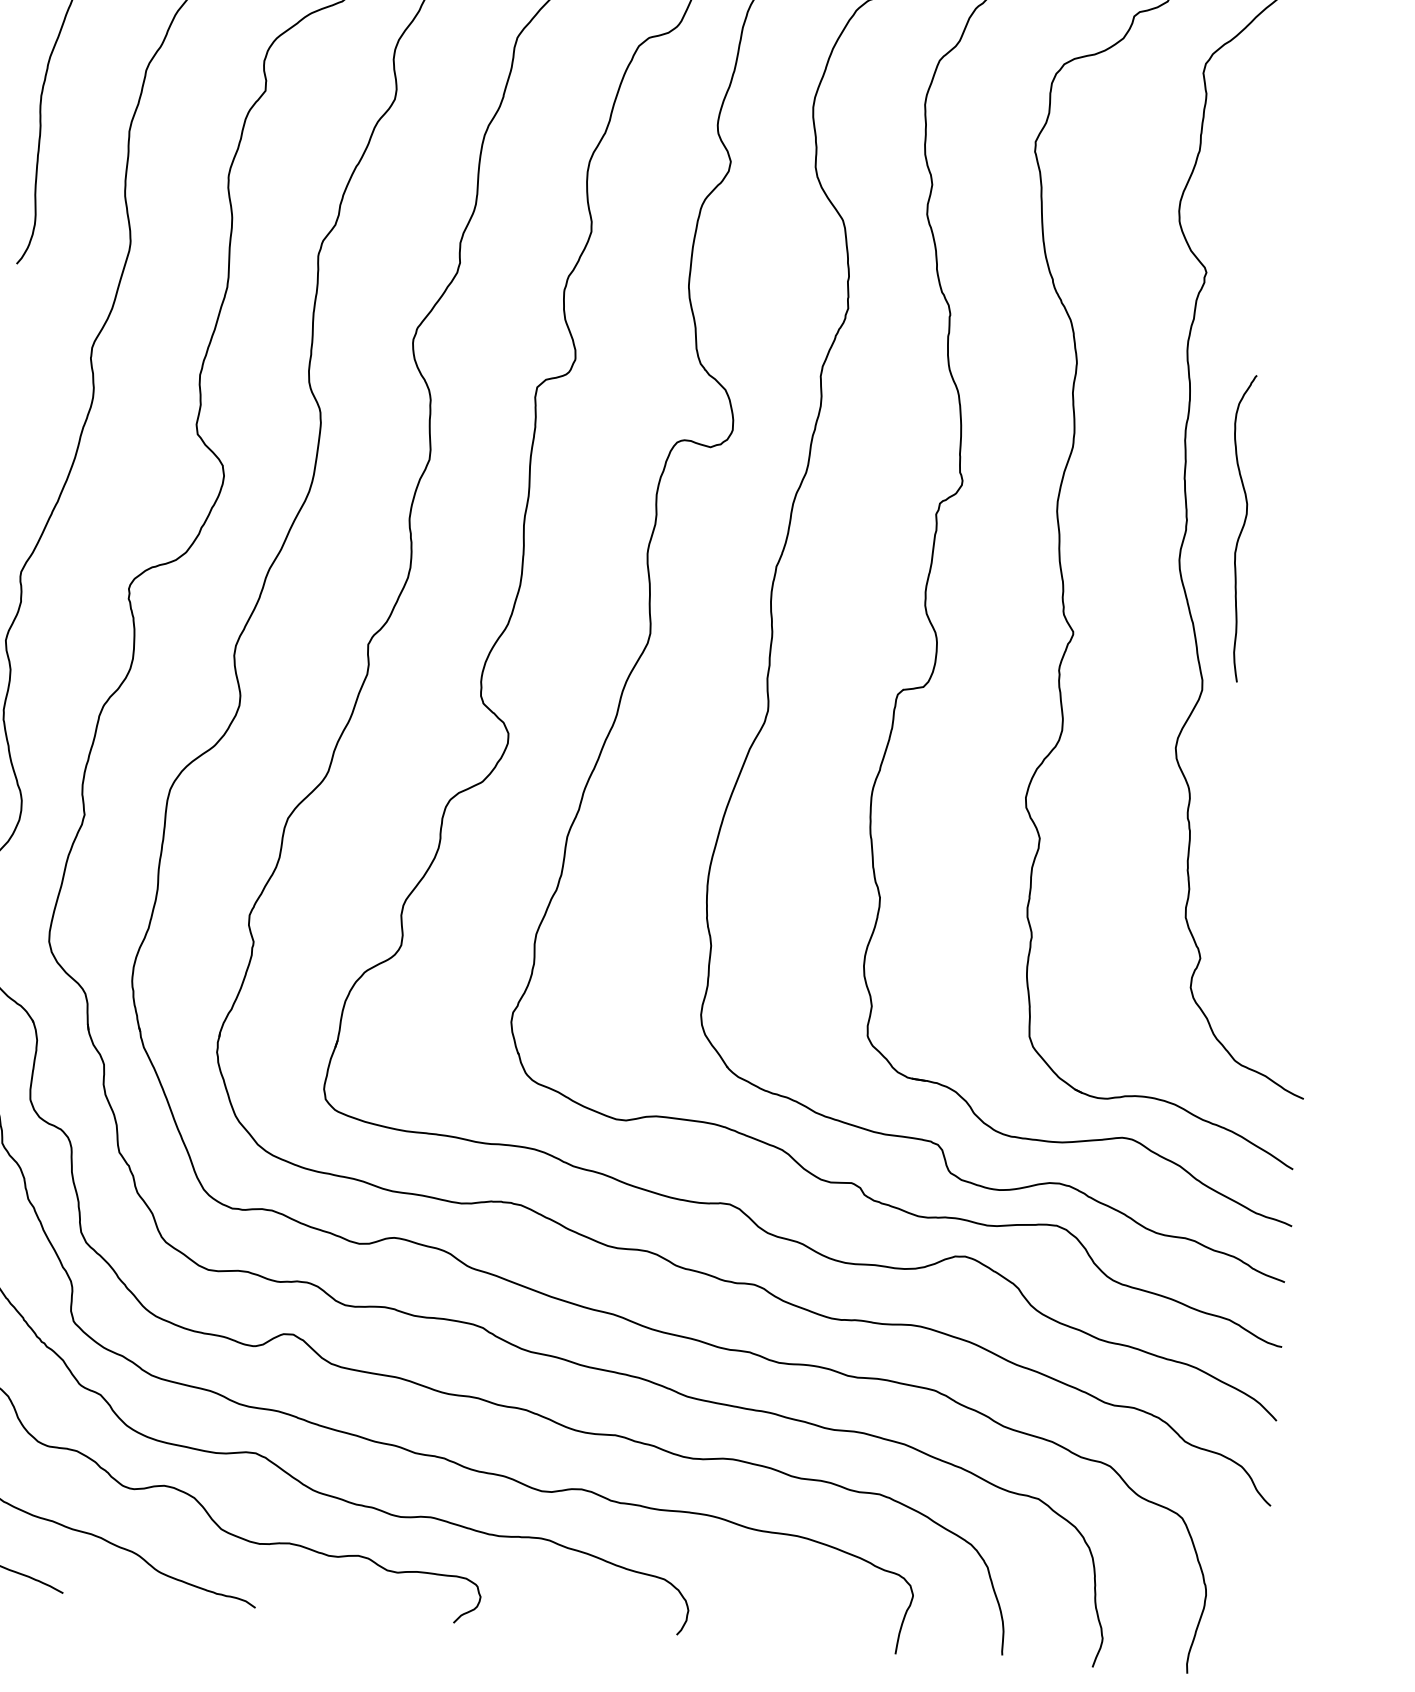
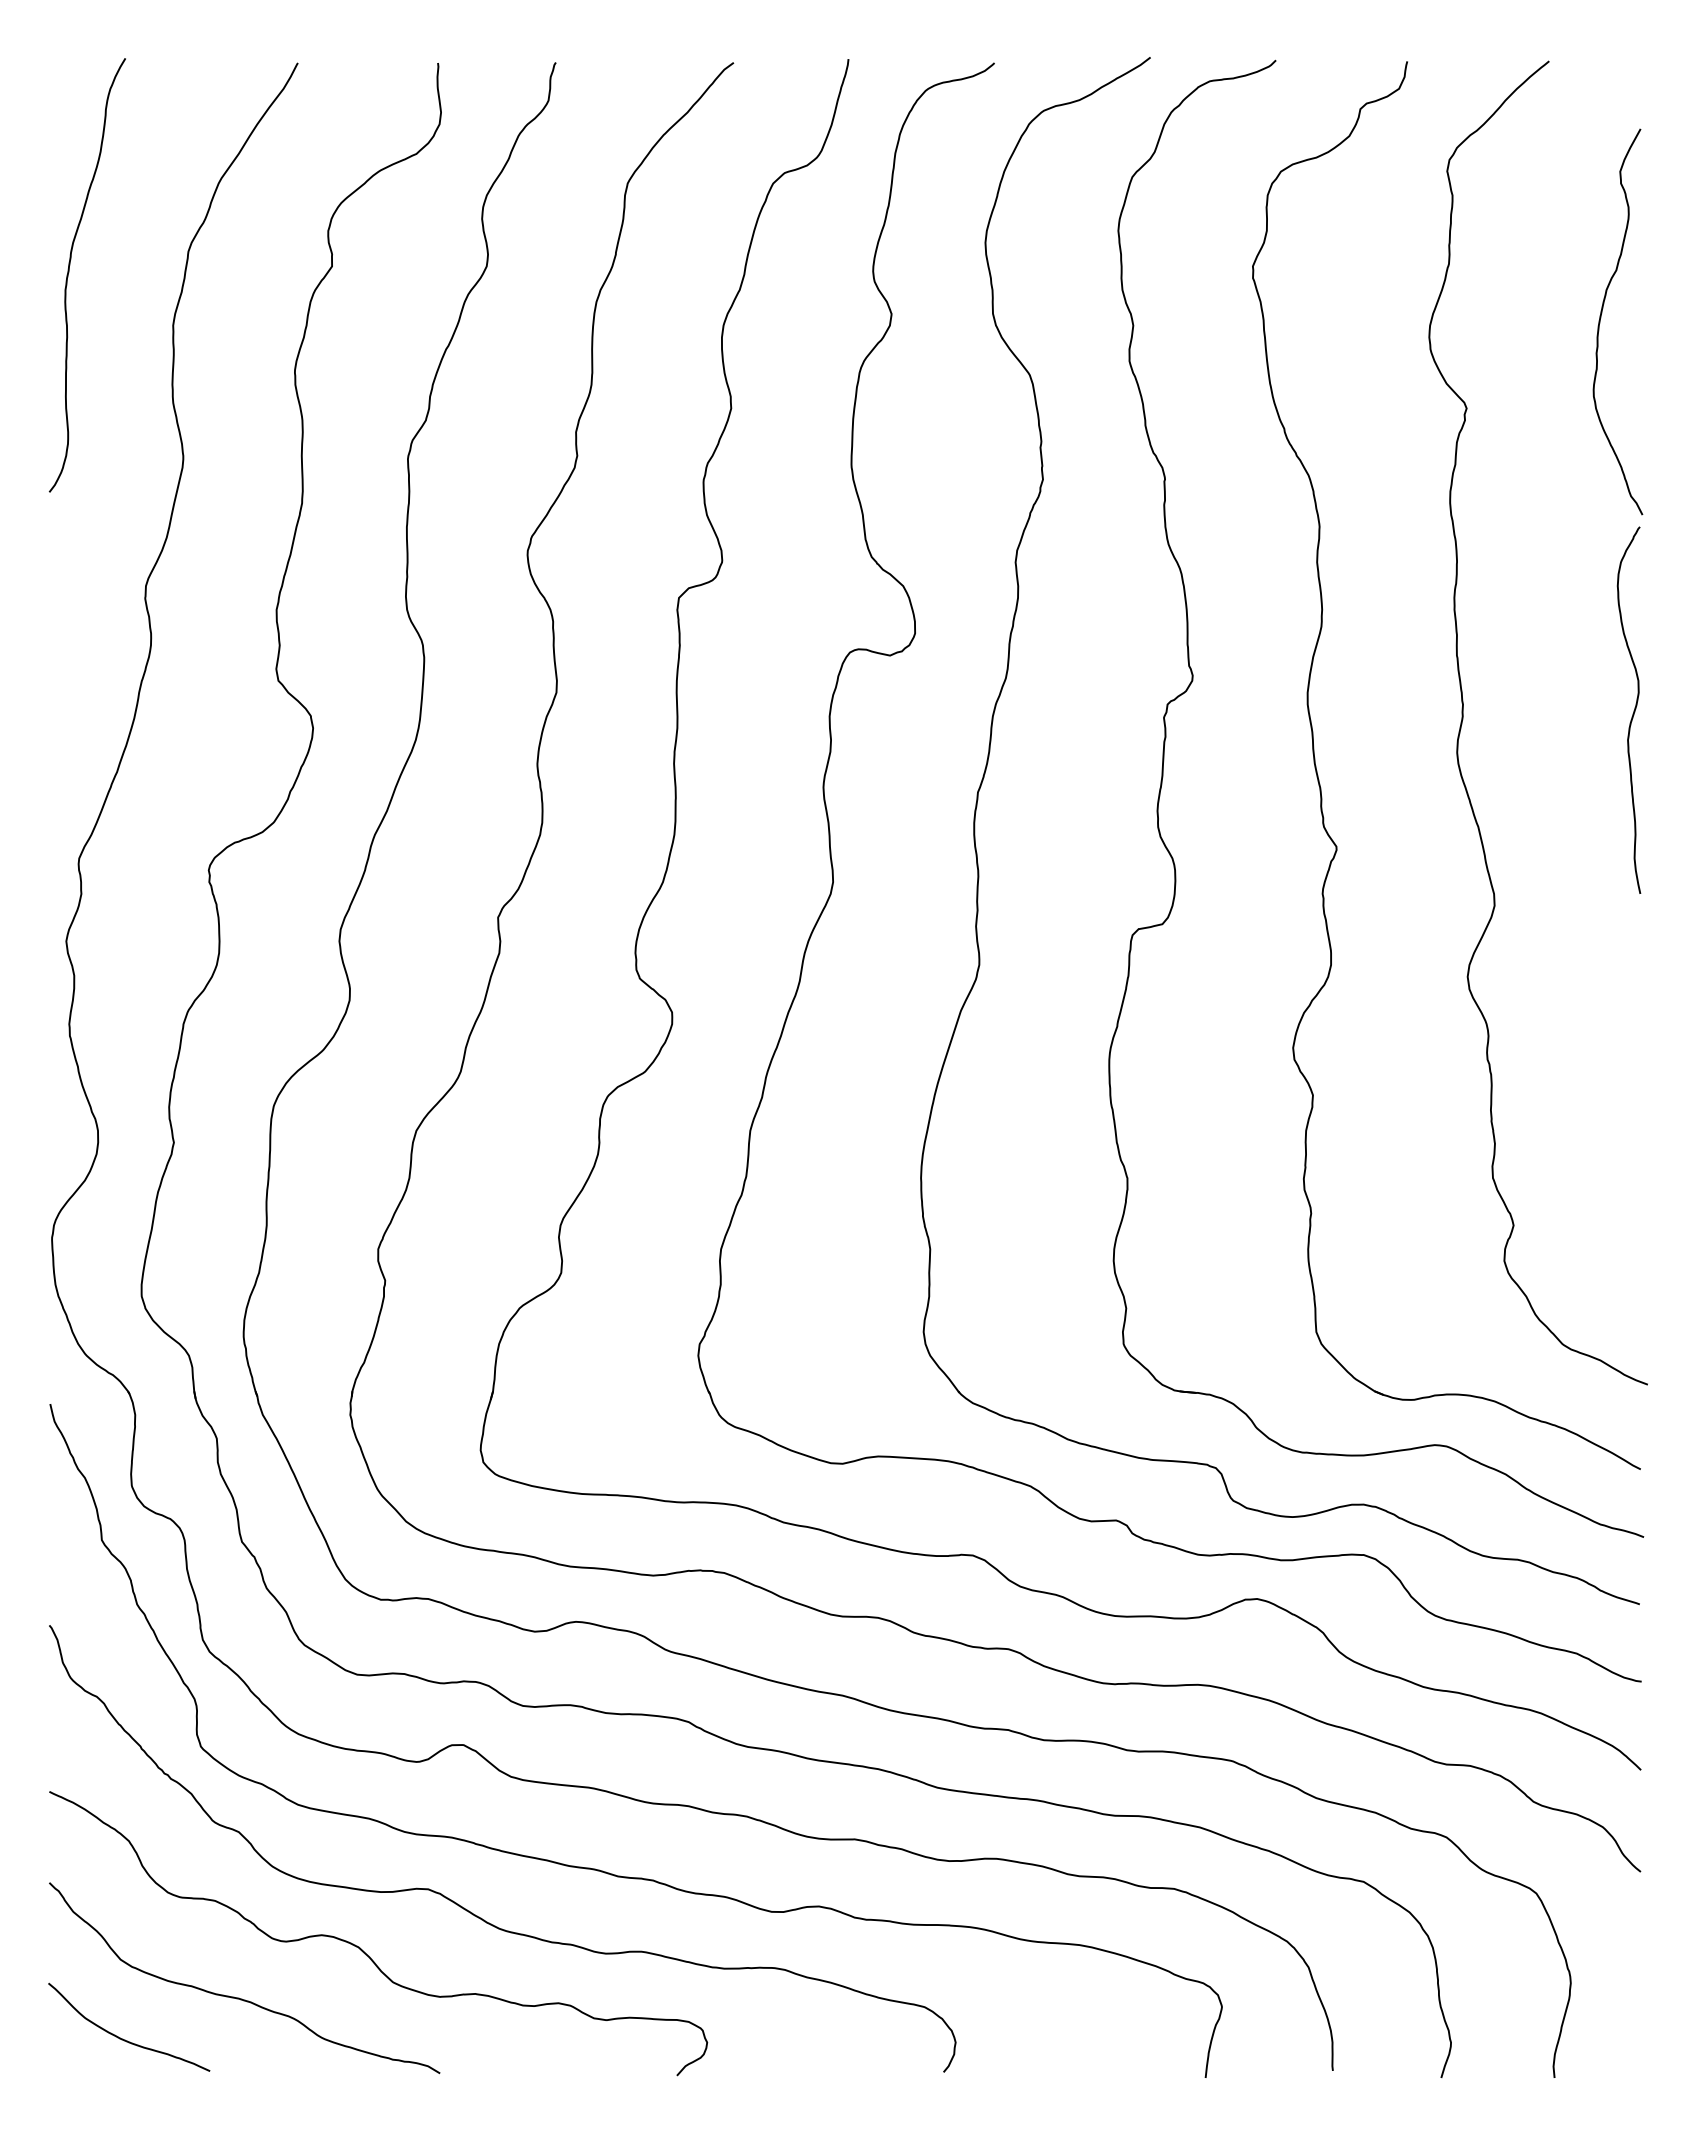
curve: (1324, 204) -> (1601, 318), added
curve: (1241, 528) -> (1633, 710), moved

